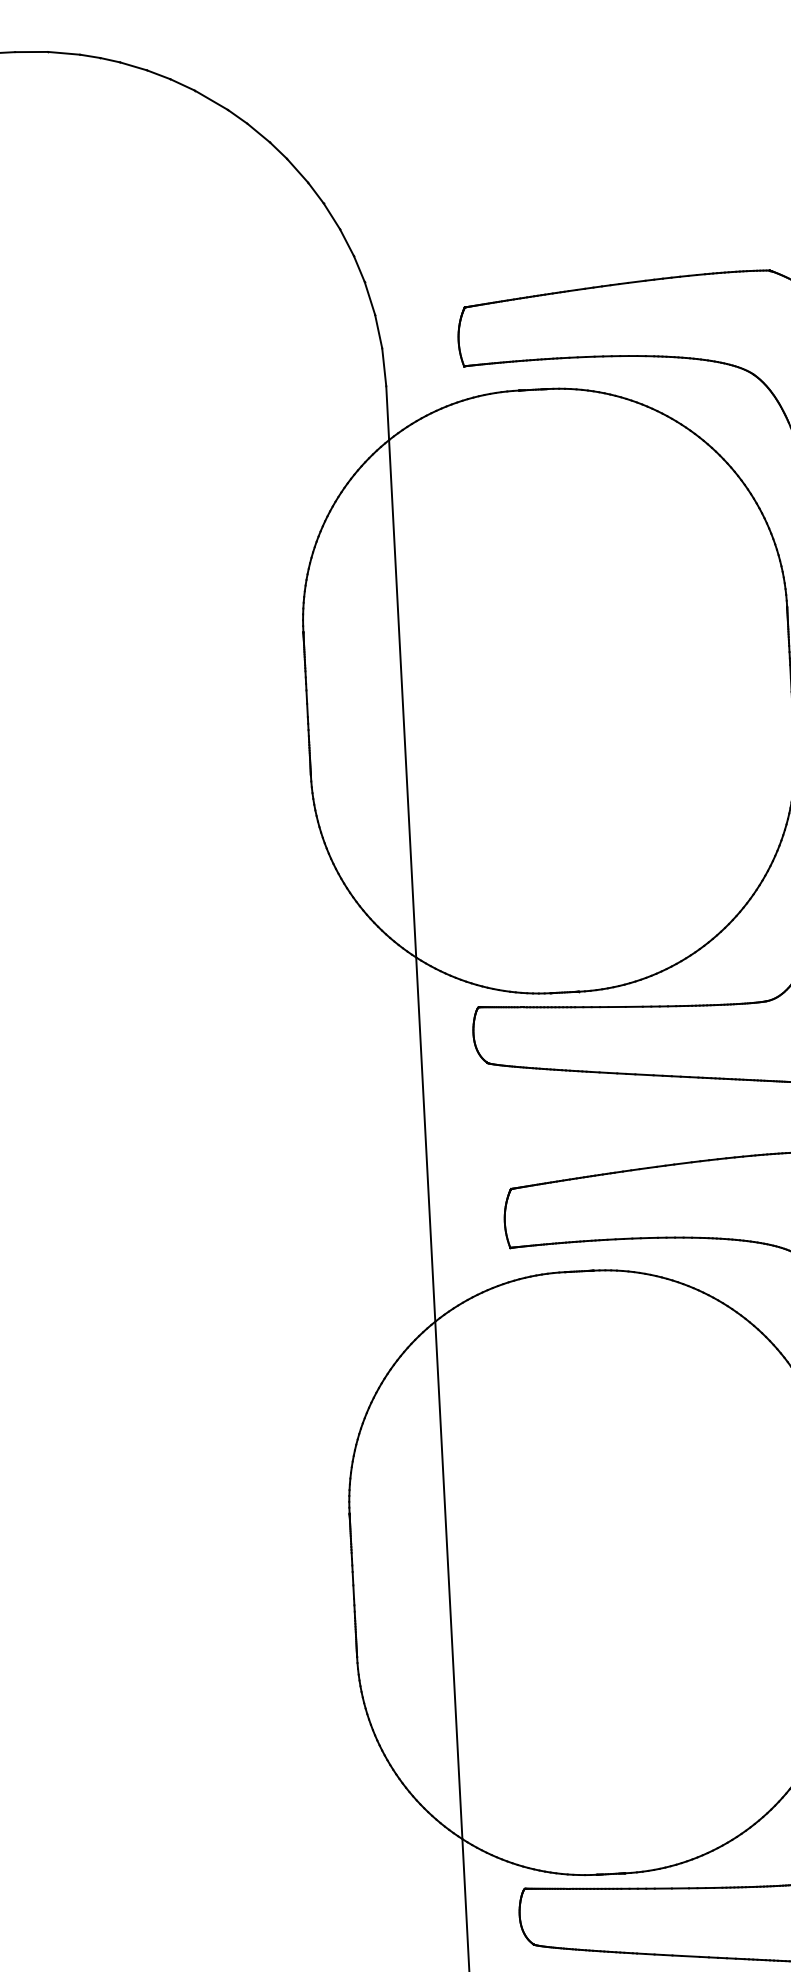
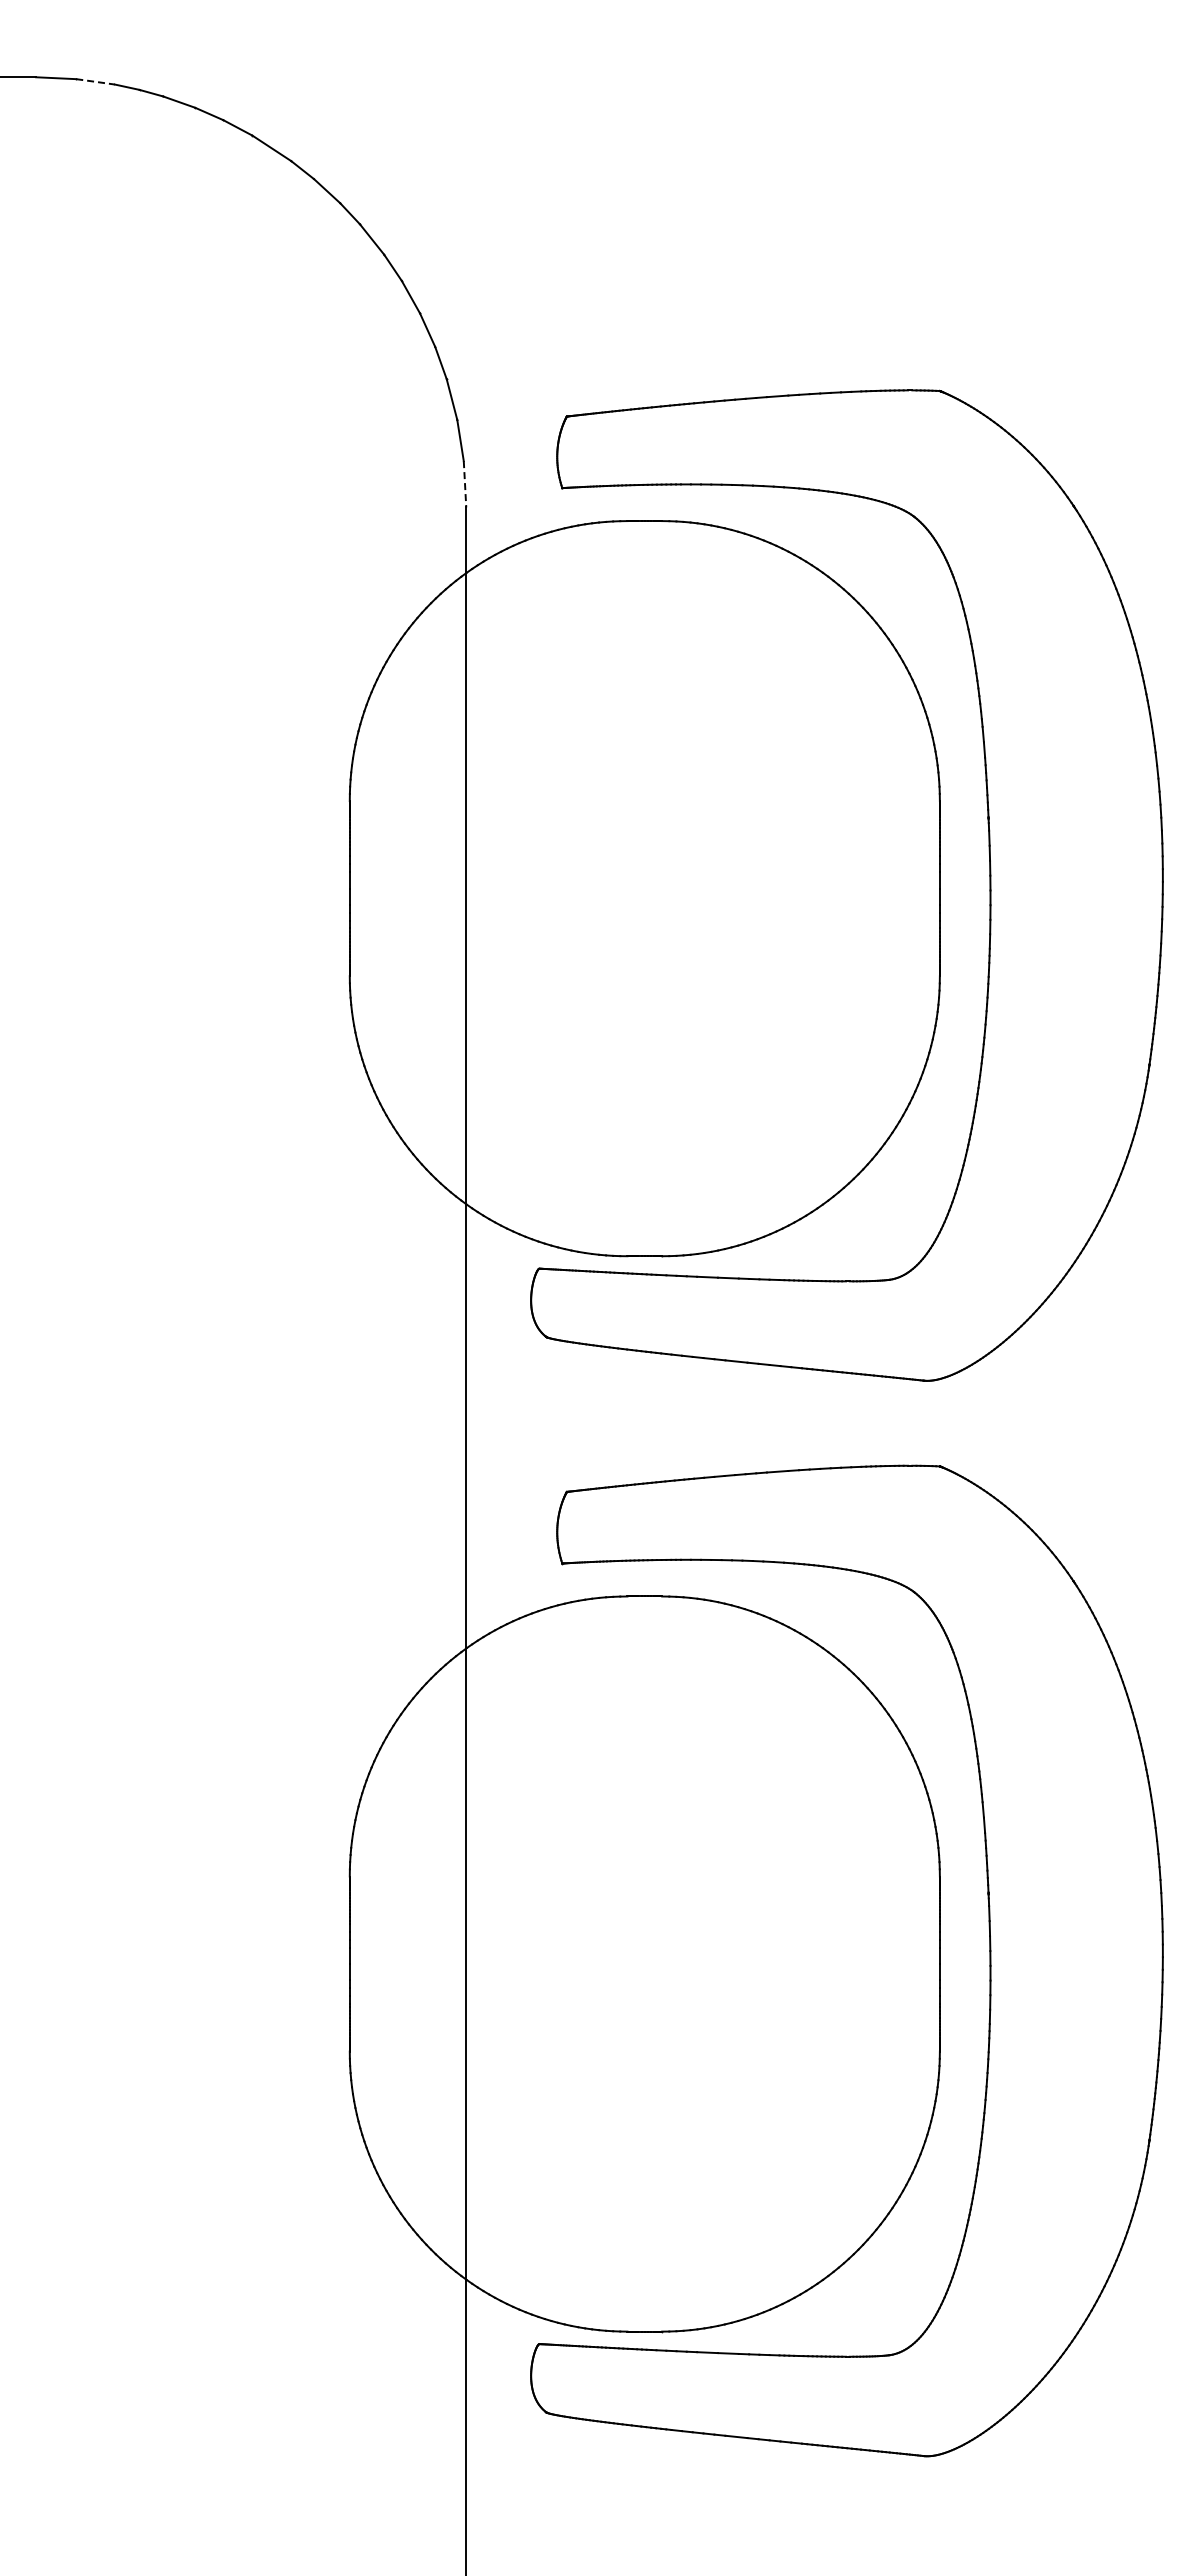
line: (64, 53) -> (95, 81), solid -> dashed
line: (384, 367) -> (465, 484), solid -> dashed

